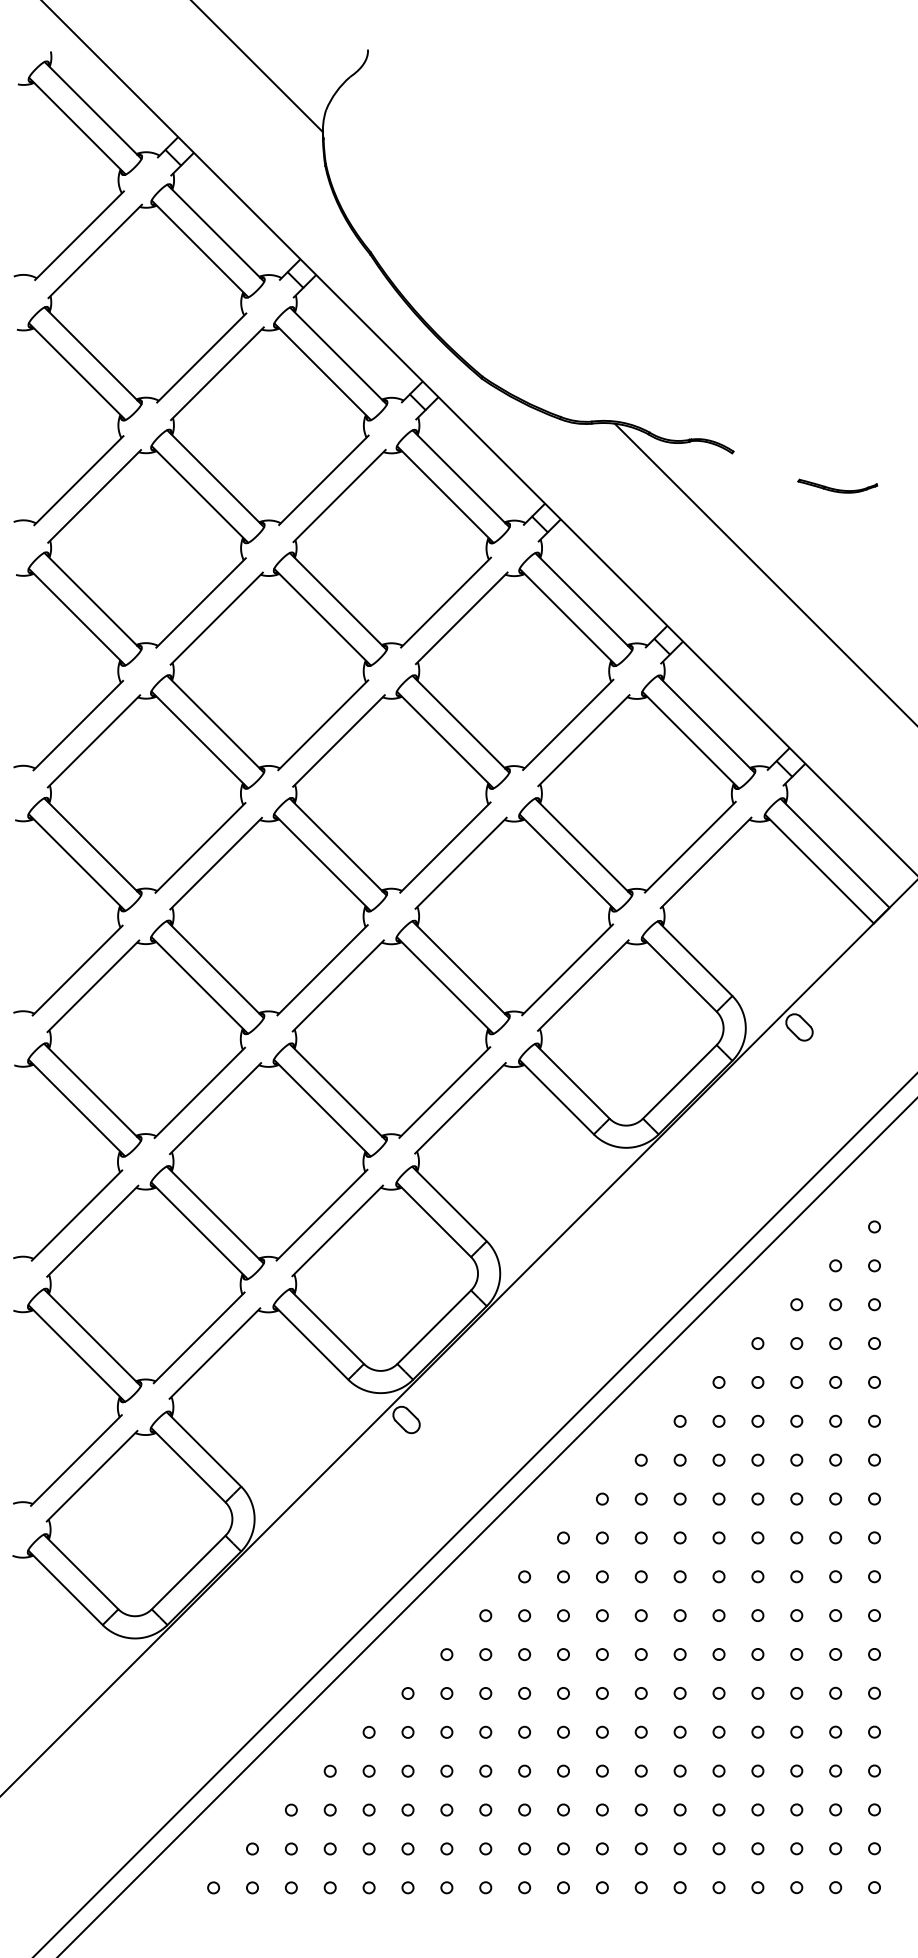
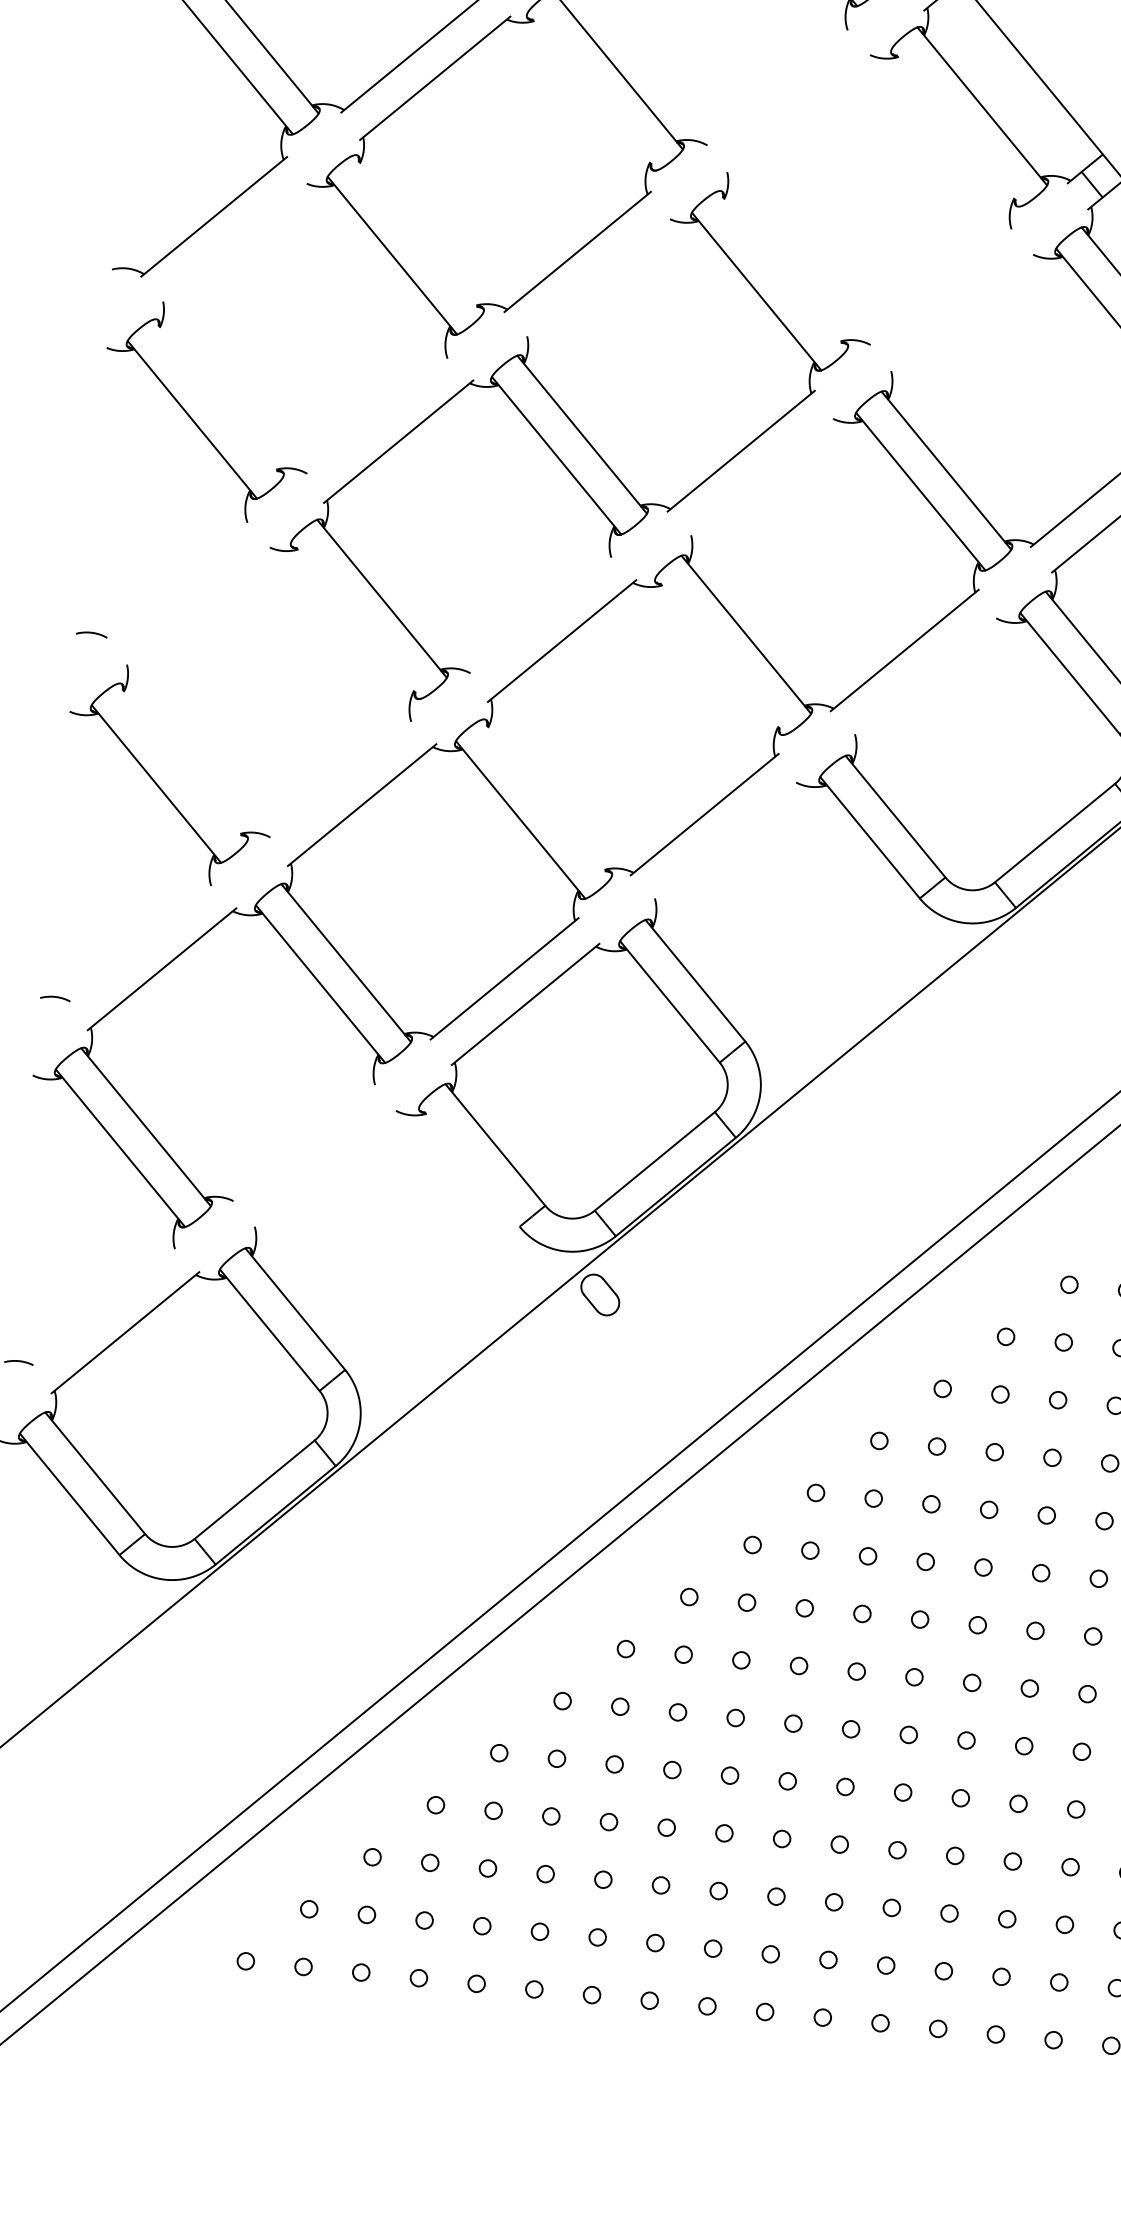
line: (445, 602) -> (777, 87), removed
line: (322, 616) -> (592, 90), removed
line: (567, 617) -> (955, 127), removed
line: (461, 618) -> (798, 113), removed
line: (215, 723) -> (418, 233), removed
line: (460, 723) -> (781, 269), removed
line: (568, 724) -> (941, 286), removed
line: (338, 740) -> (598, 276), removed
line: (583, 740) -> (961, 312), removed
line: (93, 741) -> (234, 242), removed
line: (92, 846) -> (217, 398), removed
line: (200, 847) -> (377, 415), removed
line: (460, 862) -> (761, 475), removed
line: (77, 970) -> (177, 580), removed
line: (322, 970) -> (540, 615), removed
line: (199, 985) -> (356, 620), removed
line: (444, 985) -> (719, 655), removed
line: (583, 985) -> (926, 675), removed
line: (93, 986) -> (198, 606), removed
line: (92, 1091) -> (182, 761), removed
line: (337, 1091) -> (545, 797), removed
line: (199, 1092) -> (340, 778), removed
line: (460, 1108) -> (725, 840), removed
line: (76, 1215) -> (140, 943), removed
line: (198, 1337) -> (303, 1142), removed
line: (310, 1342) -> (469, 1166), removed
line: (214, 1353) -> (324, 1168), removed
line: (76, 1460) -> (104, 1307), removed

